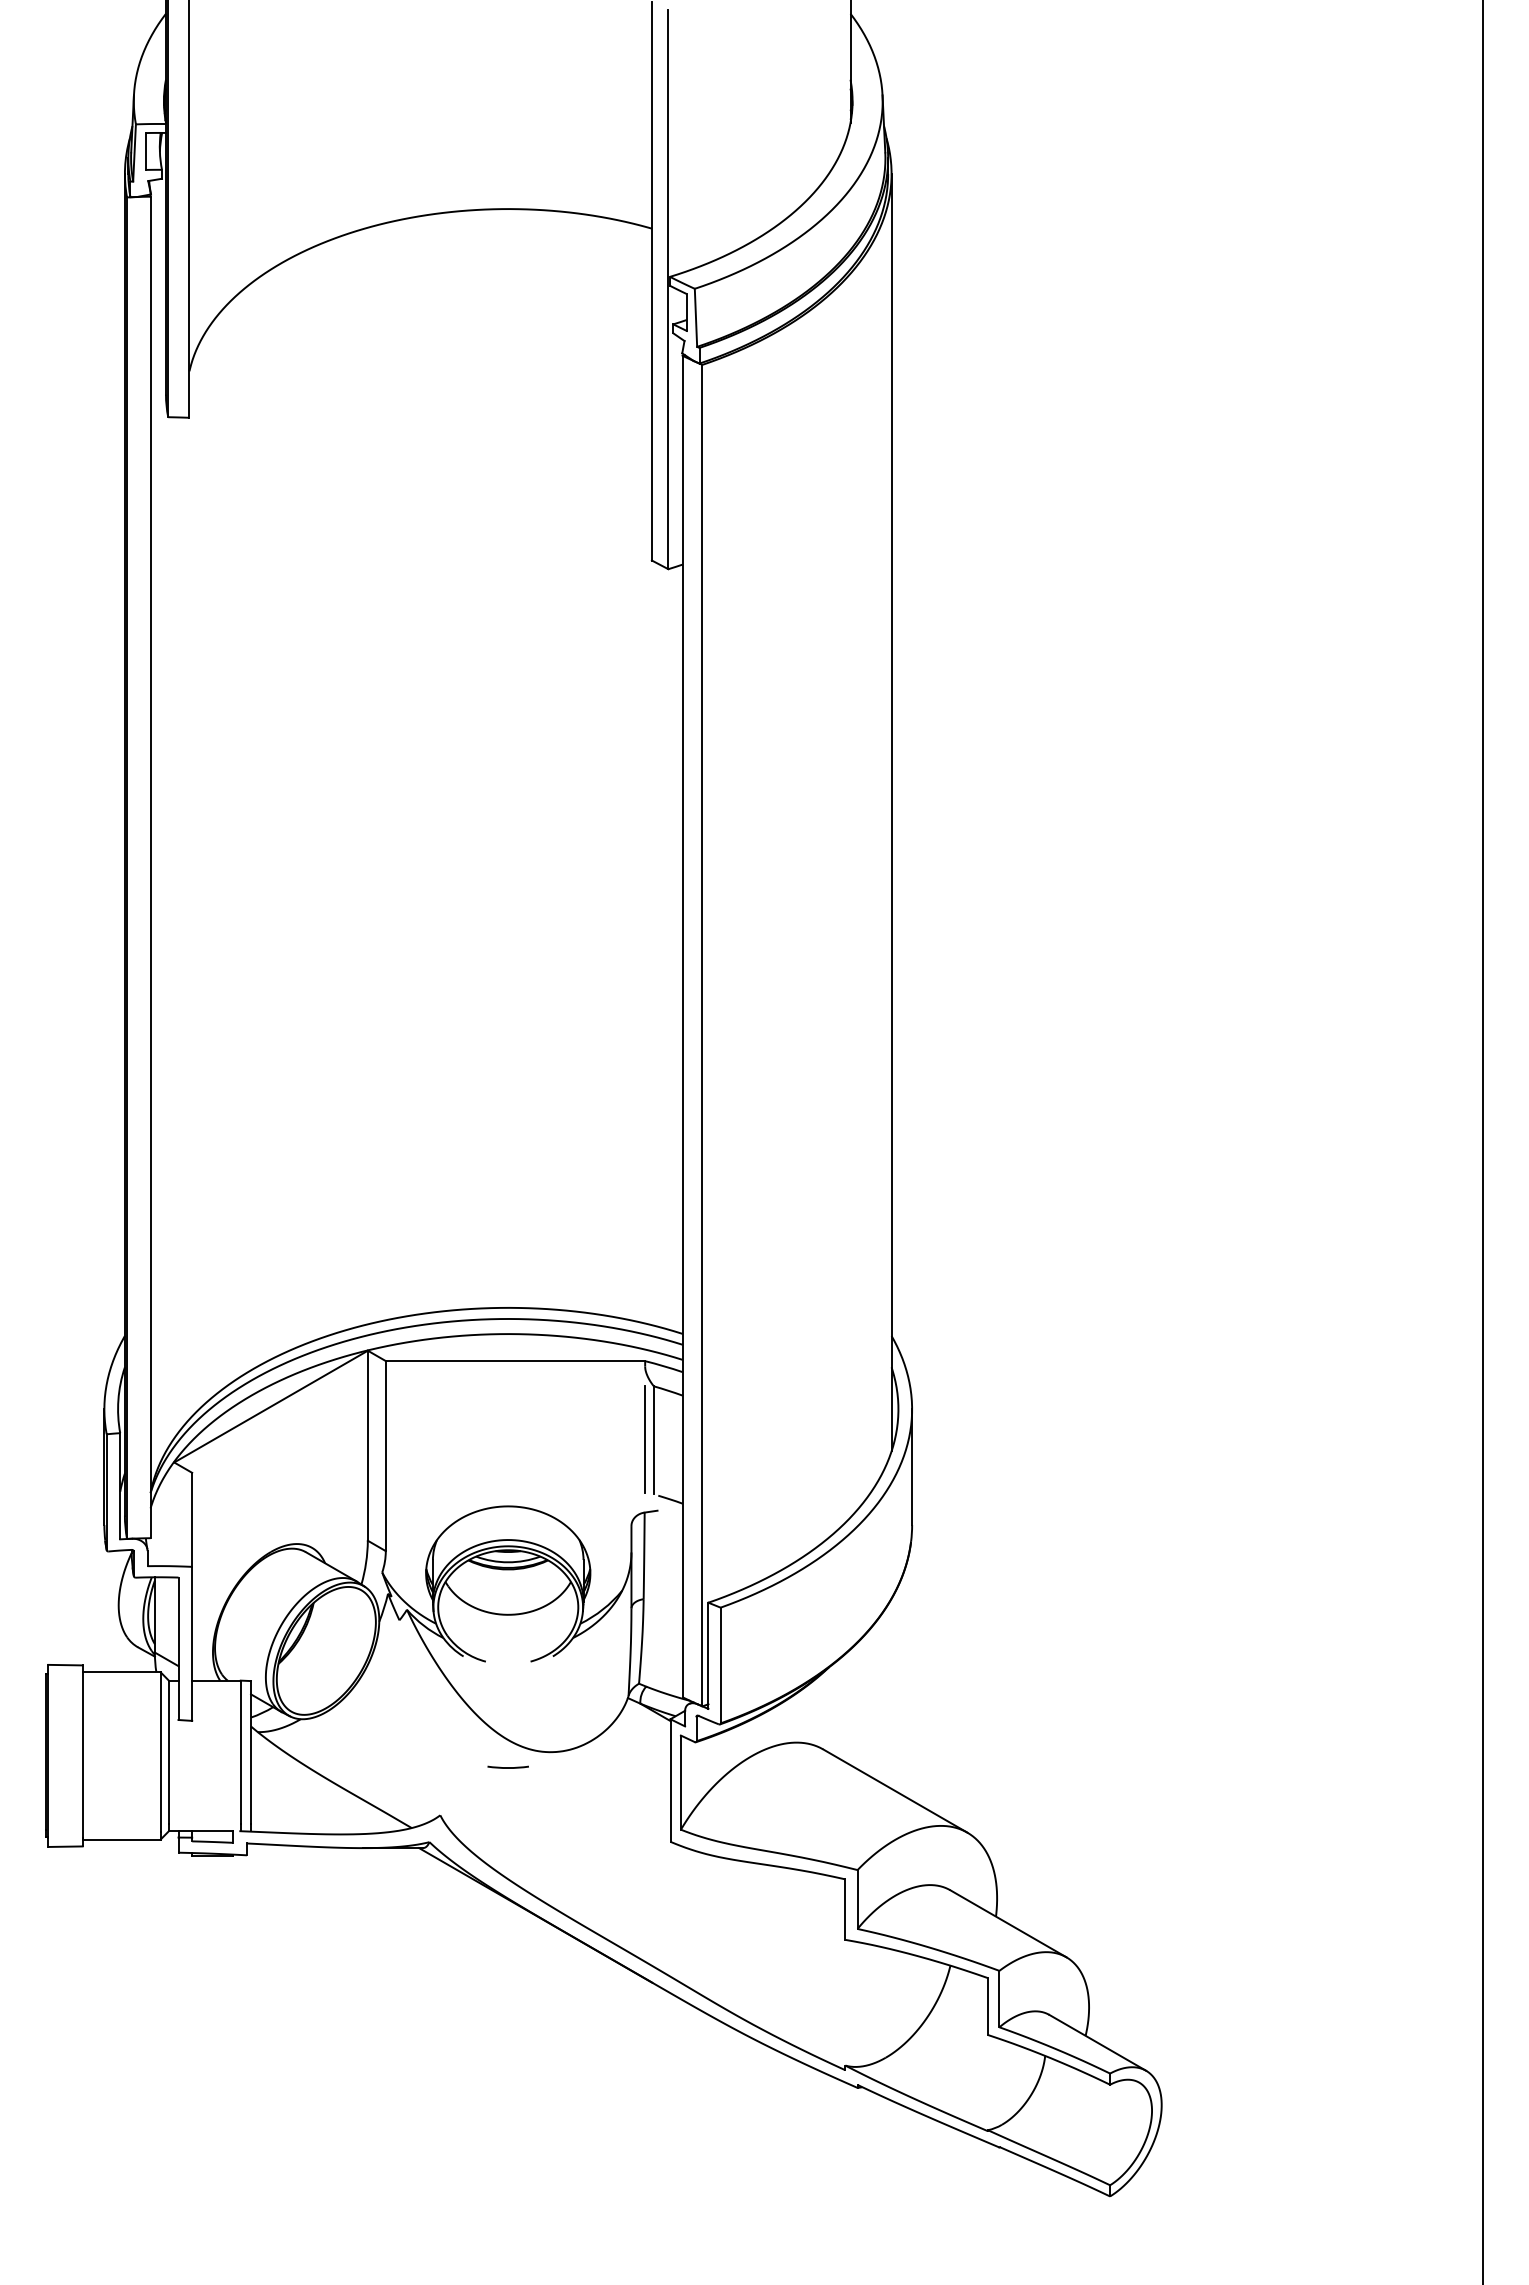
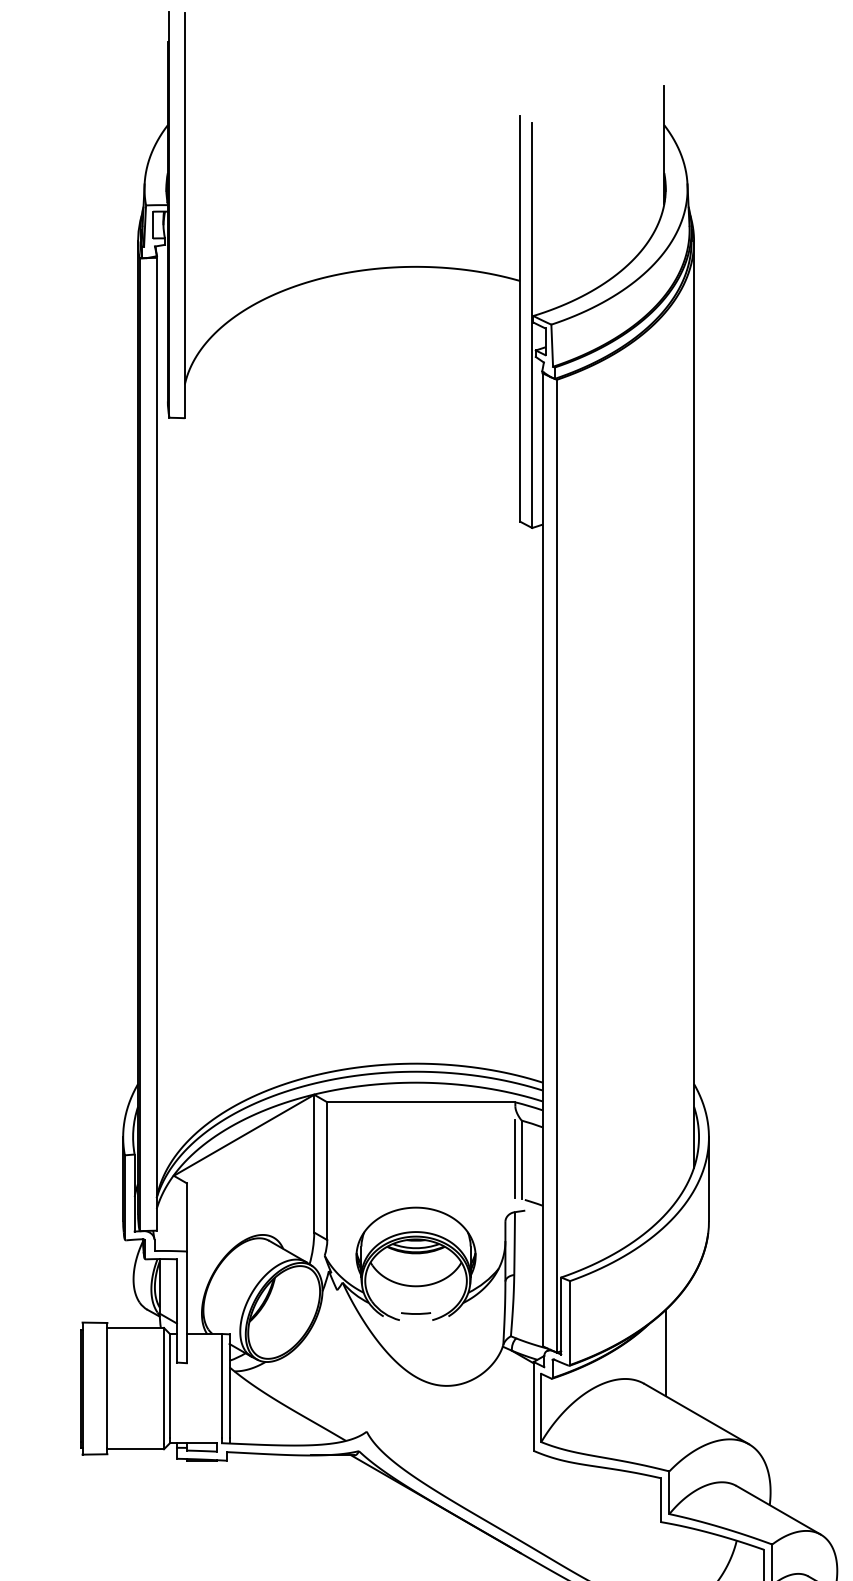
line: (852, 1706) -> (665, 1352), added
line: (507, 1767) -> (415, 1313), moved

